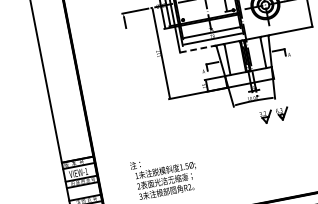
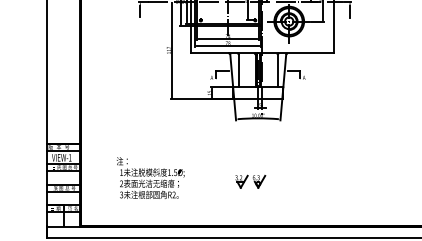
line: (197, 49) -> (209, 53), dashed -> solid
part: (274, 115) -> (250, 181), moved

